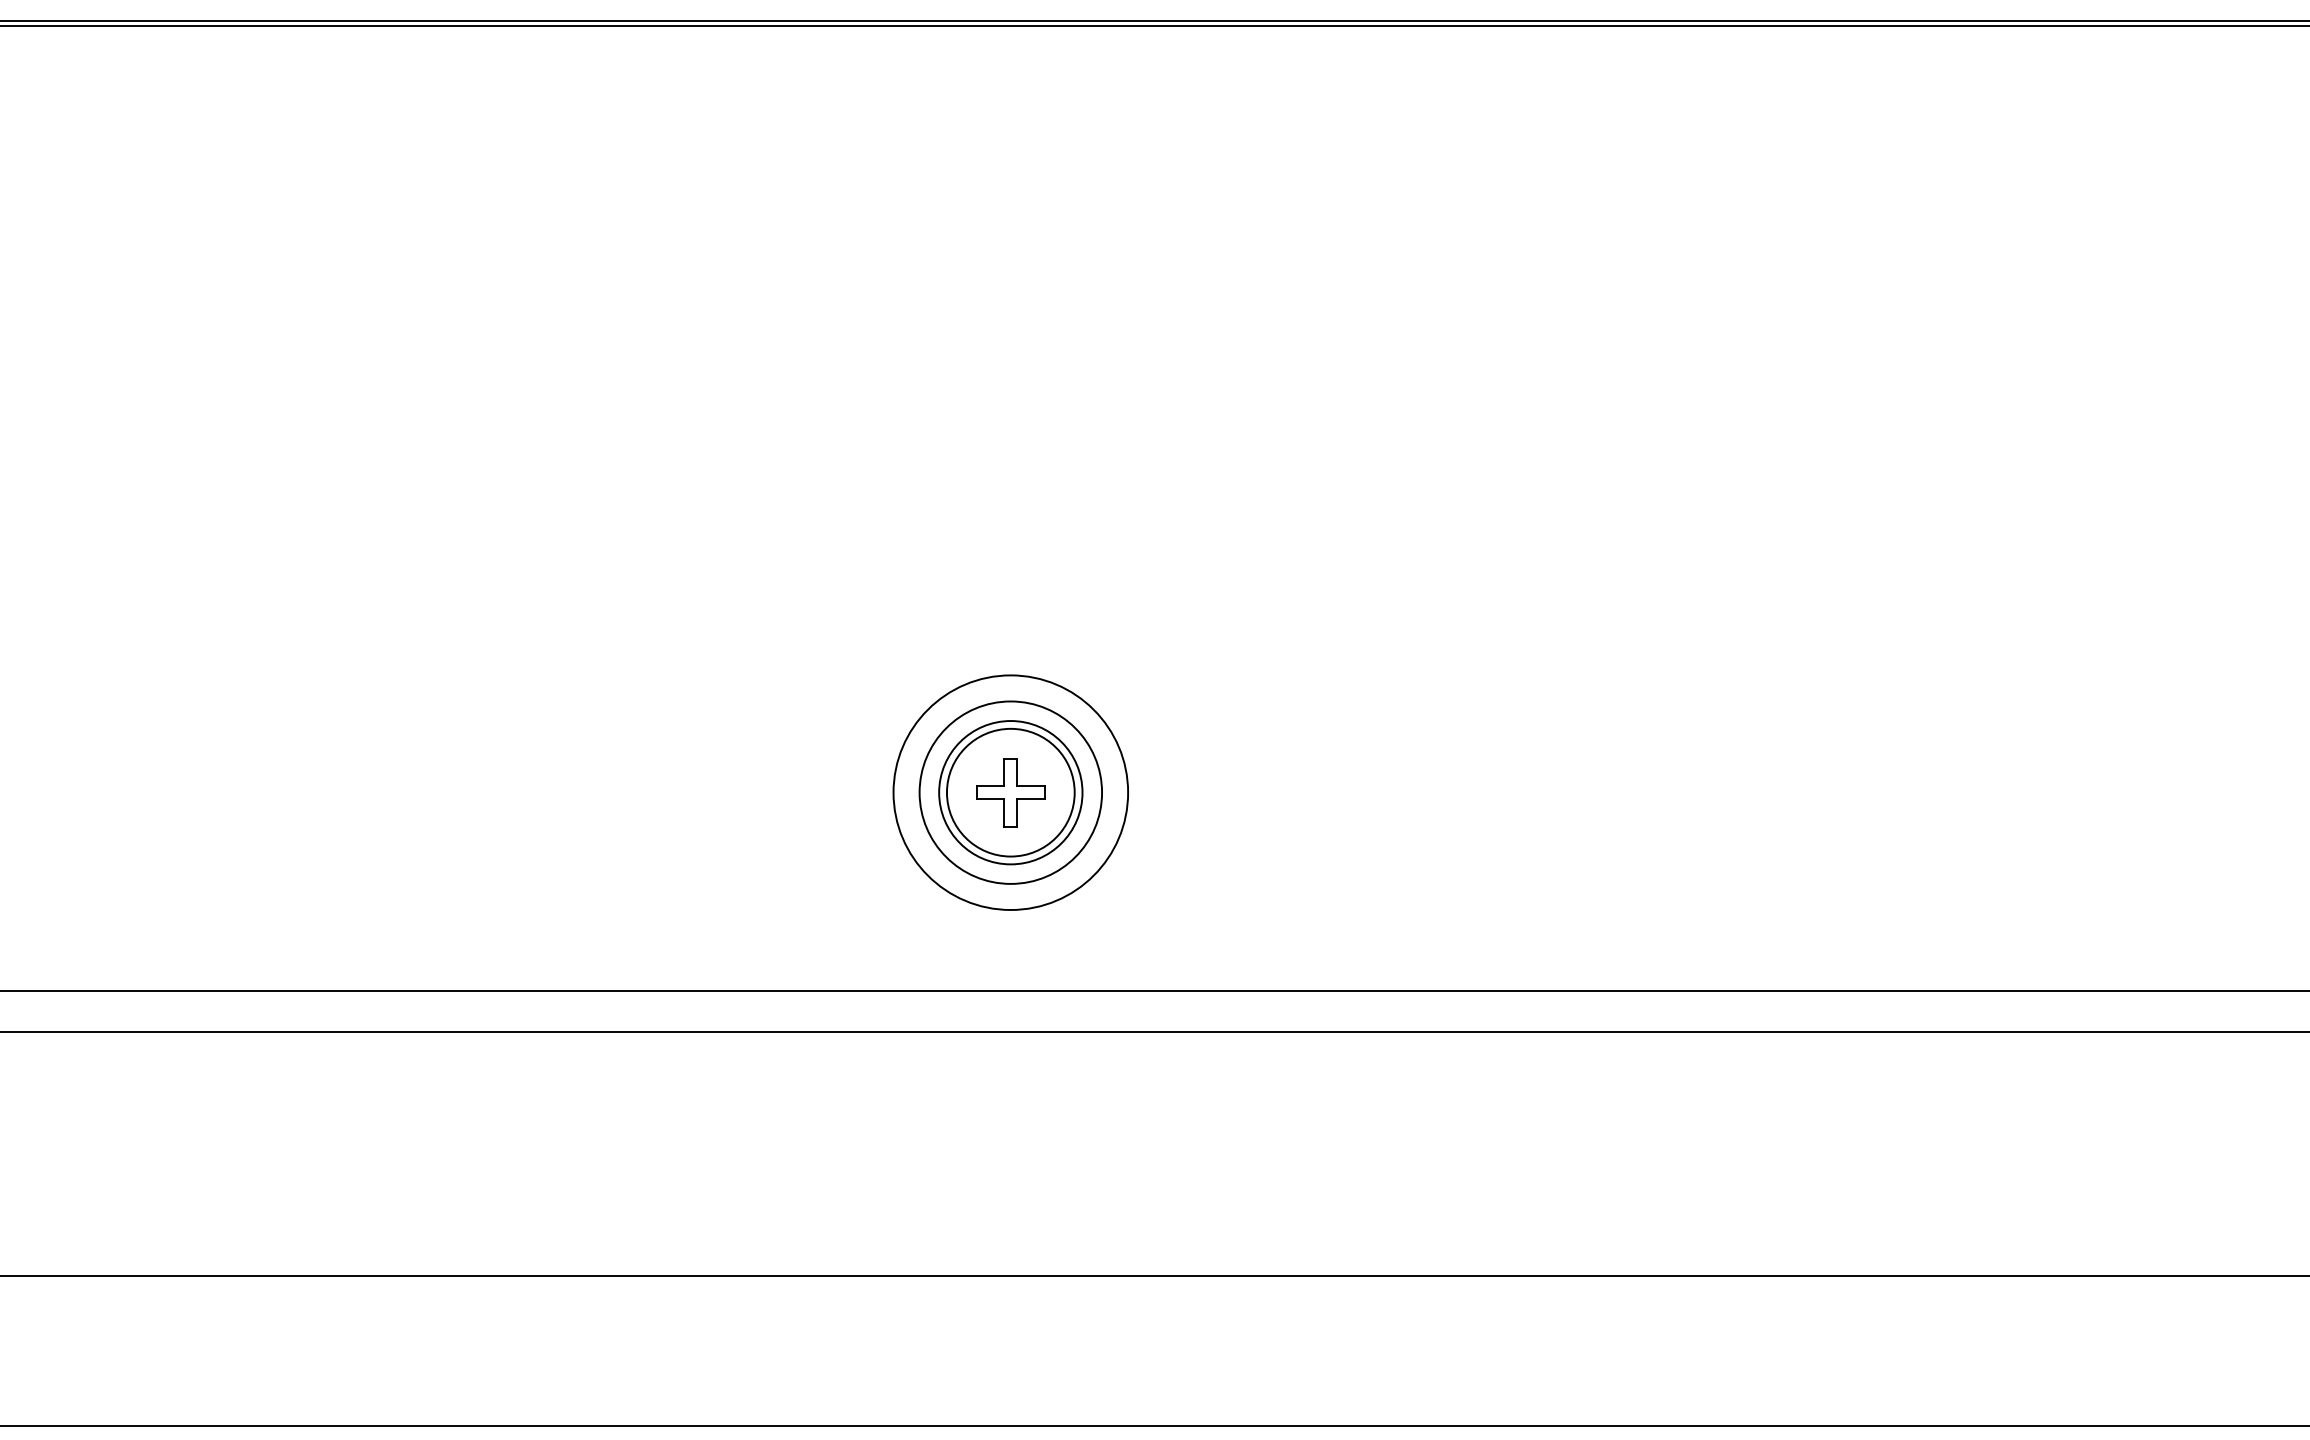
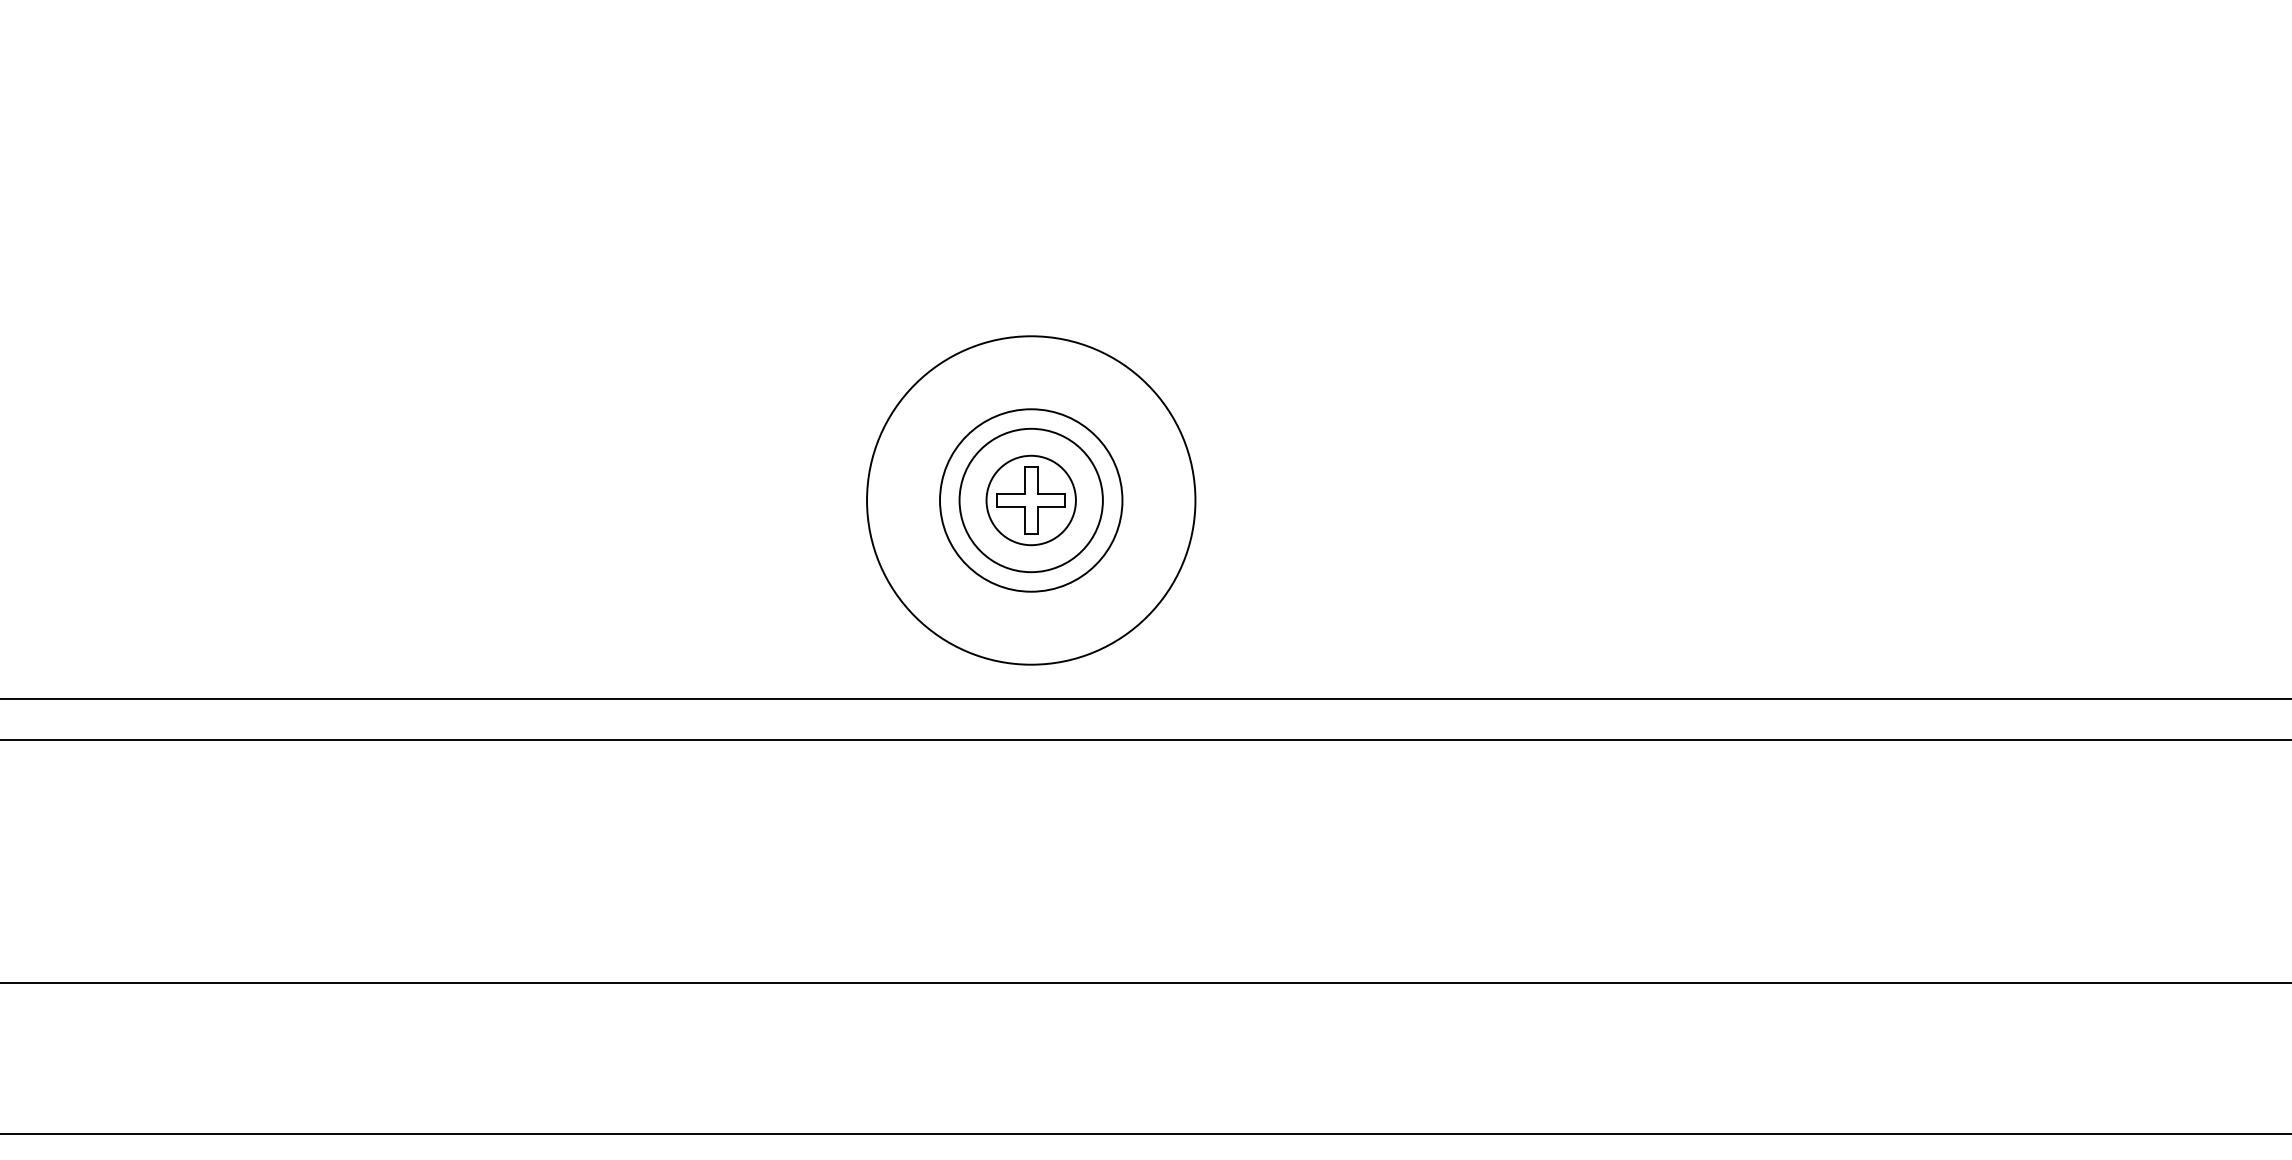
circle: (1010, 792) -> (1030, 500), size x0.7
circle: (1010, 792) -> (1030, 500), size x1.4

